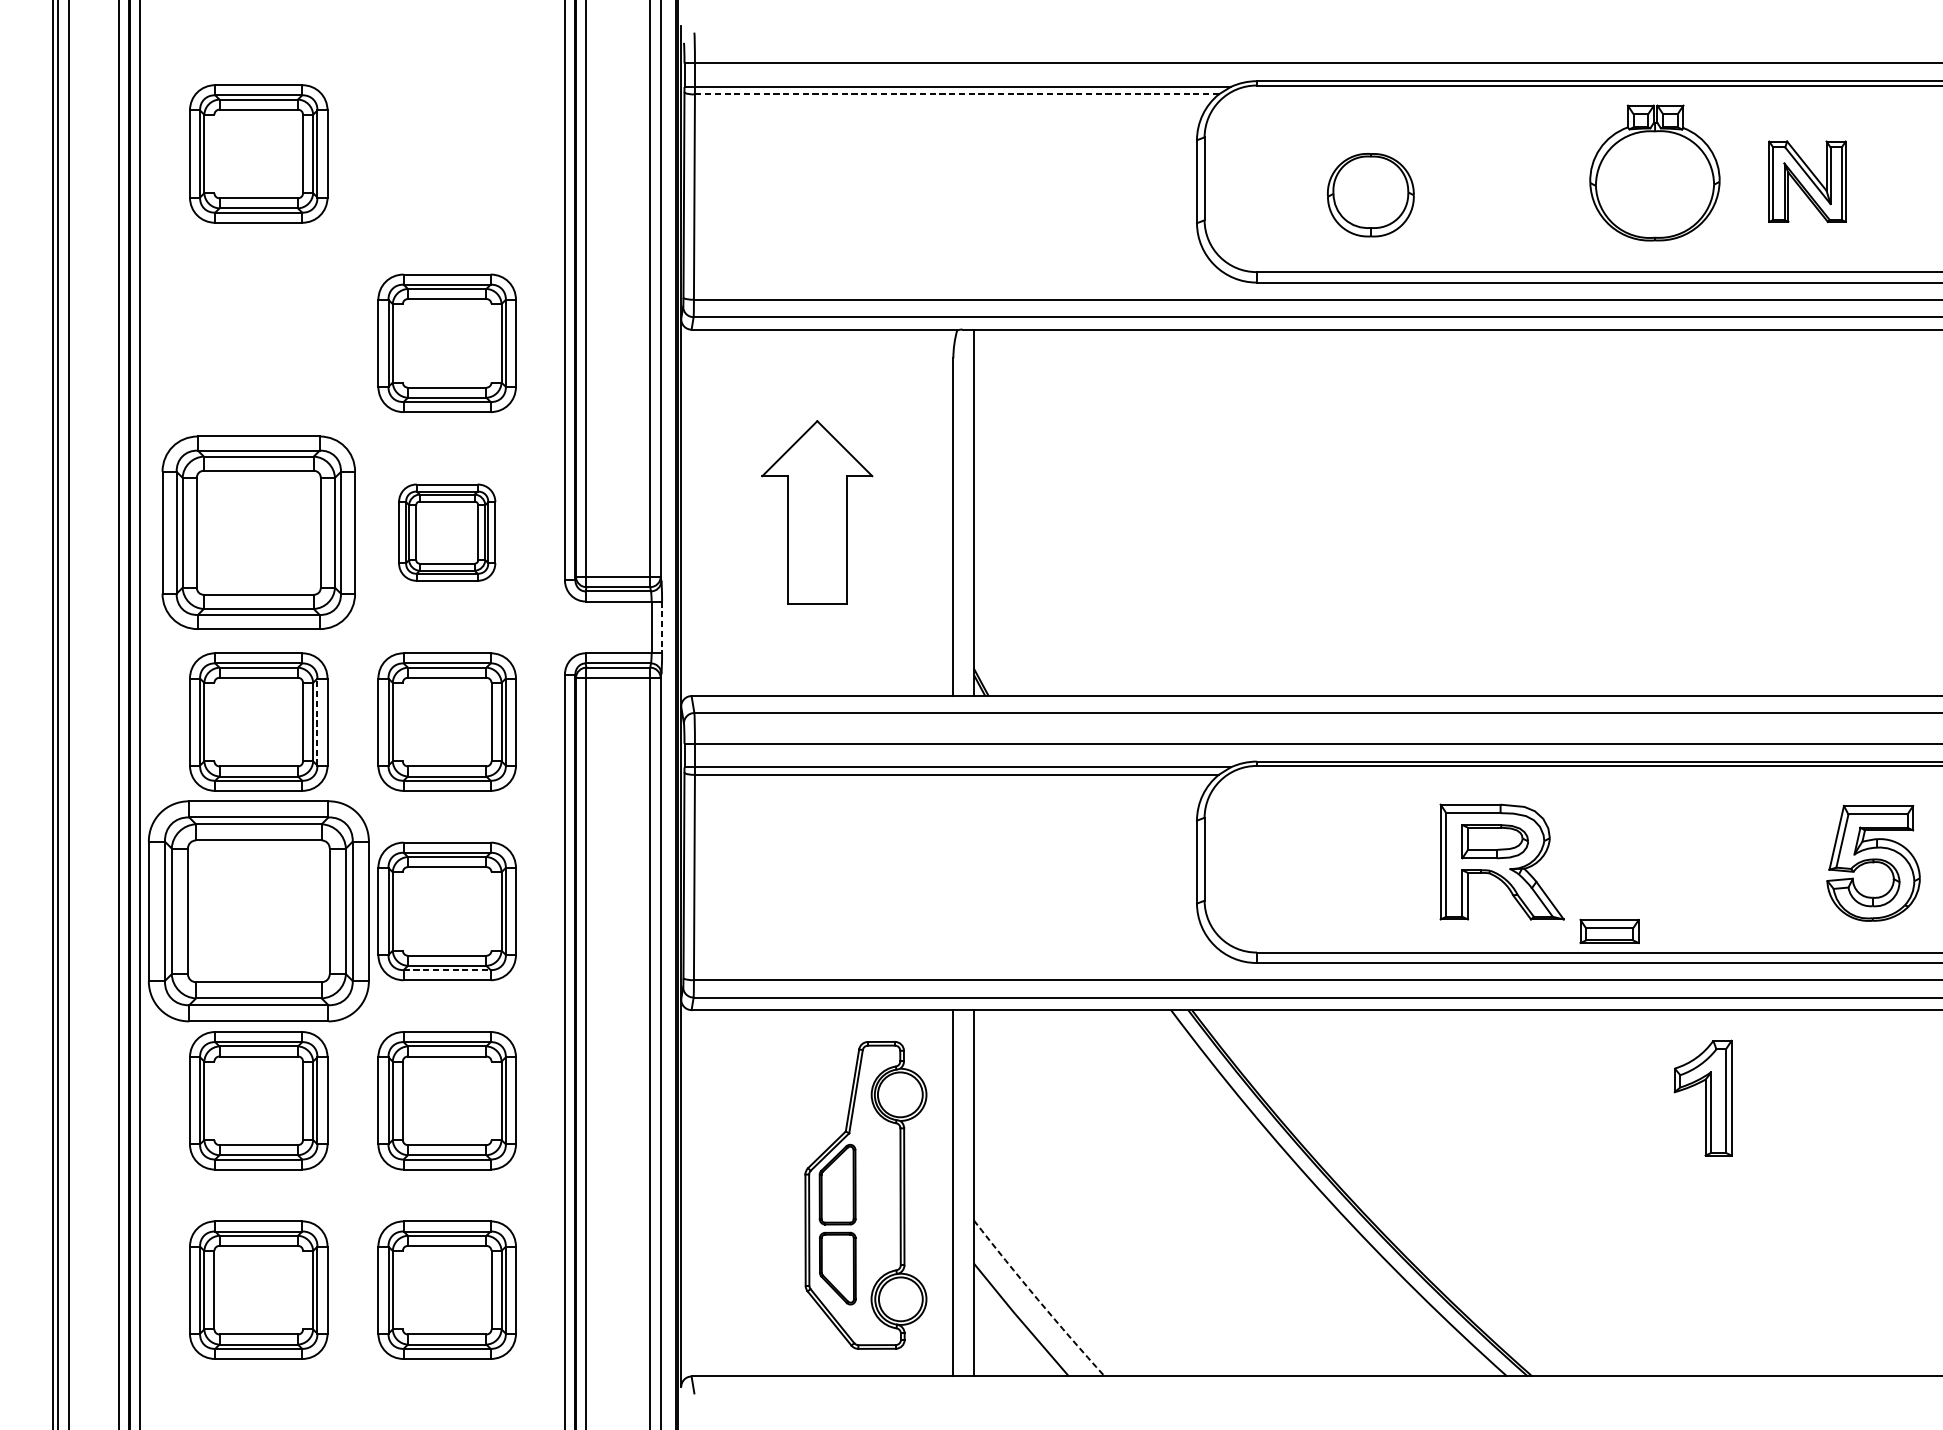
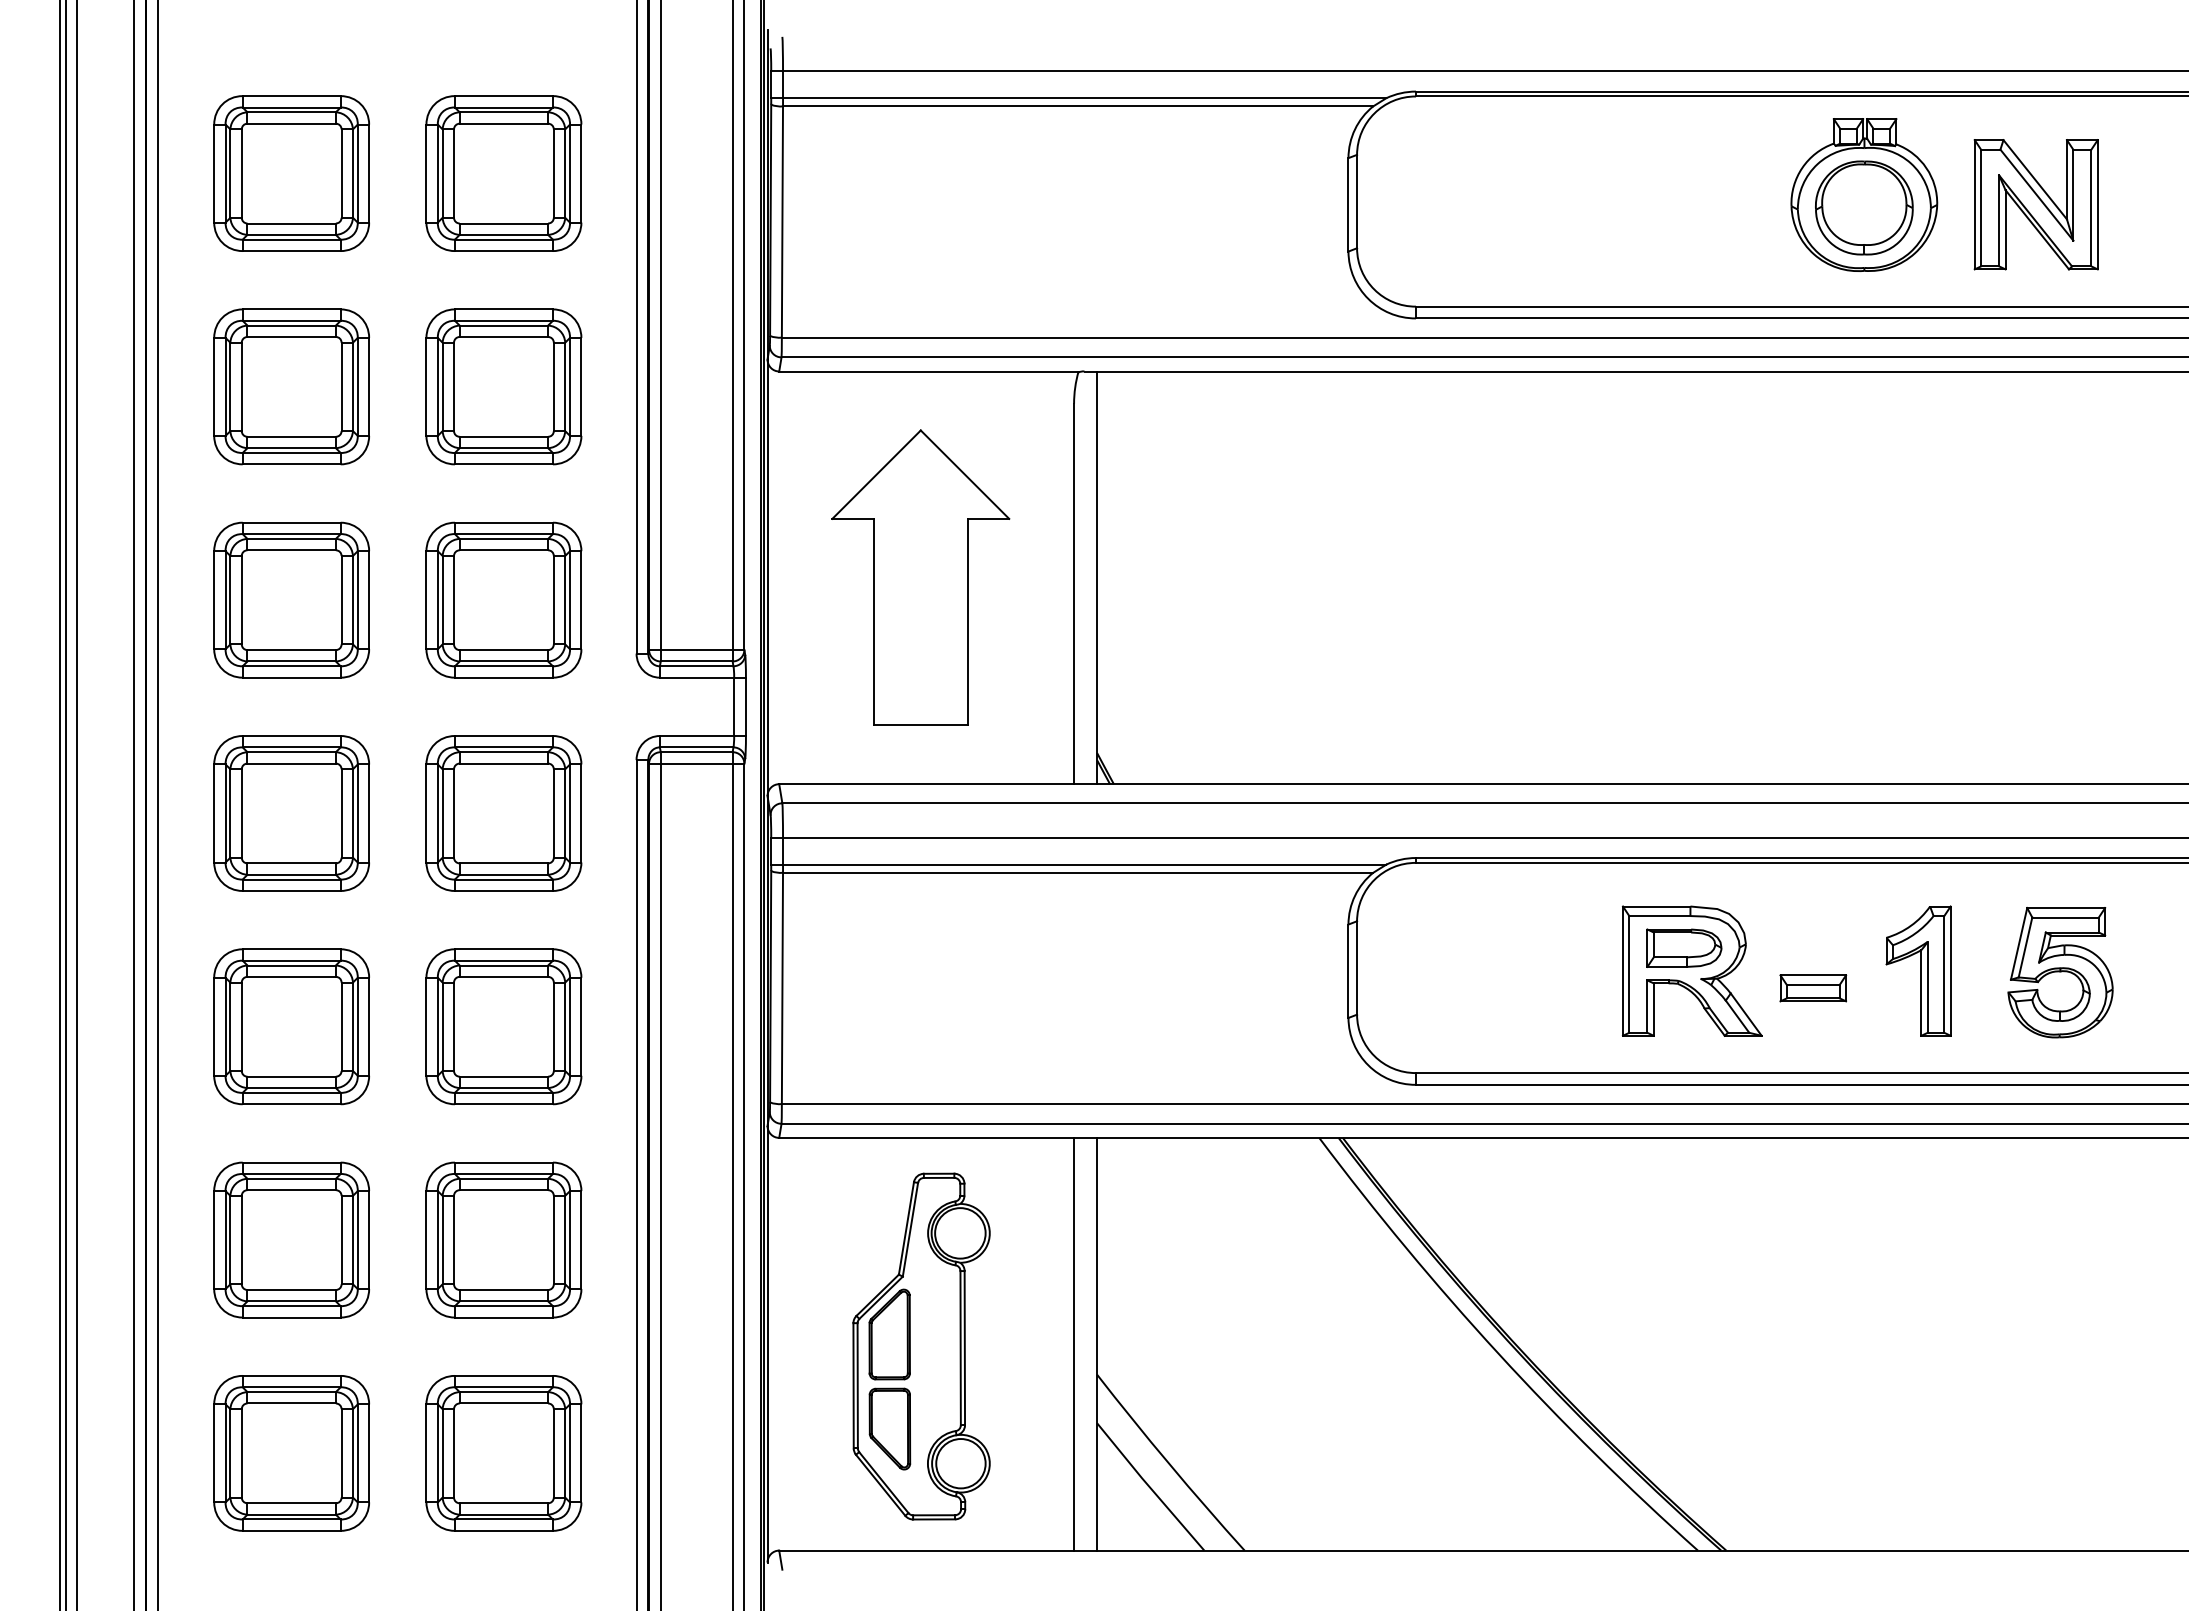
line: (956, 94) -> (1077, 106), dashed -> solid
line: (214, 153) -> (241, 173), added
part: (446, 153) -> (503, 173), added
part: (1806, 181) -> (2035, 204), size x1.43
part: (1371, 194) -> (1864, 207), moved
part: (258, 343) -> (291, 386), added
line: (403, 343) -> (454, 386), added
line: (491, 343) -> (553, 386), added
part: (817, 512) -> (920, 577), size x1.43
part: (258, 532) -> (291, 599), size x0.71
part: (446, 532) -> (503, 599), size x1.43
line: (661, 627) -> (745, 707), dashed -> solid
line: (214, 722) -> (241, 813), added
line: (317, 722) -> (357, 813), dashed -> solid
line: (403, 722) -> (454, 813), added
part: (1873, 863) -> (2060, 972), moved
part: (258, 911) -> (291, 1026), size x0.62
line: (403, 911) -> (454, 1026), added
line: (491, 911) -> (553, 1026), added
part: (1609, 931) -> (1813, 988), moved
line: (447, 969) -> (504, 1092), dashed -> solid
part: (1703, 1097) -> (1918, 970), moved
line: (214, 1100) -> (241, 1239), added
line: (491, 1100) -> (553, 1239), added
part: (865, 1195) -> (921, 1346), moved
line: (302, 1290) -> (341, 1453), added
line: (403, 1290) -> (454, 1453), added
arc: (1038, 1300) -> (1169, 1464), dashed -> solid

